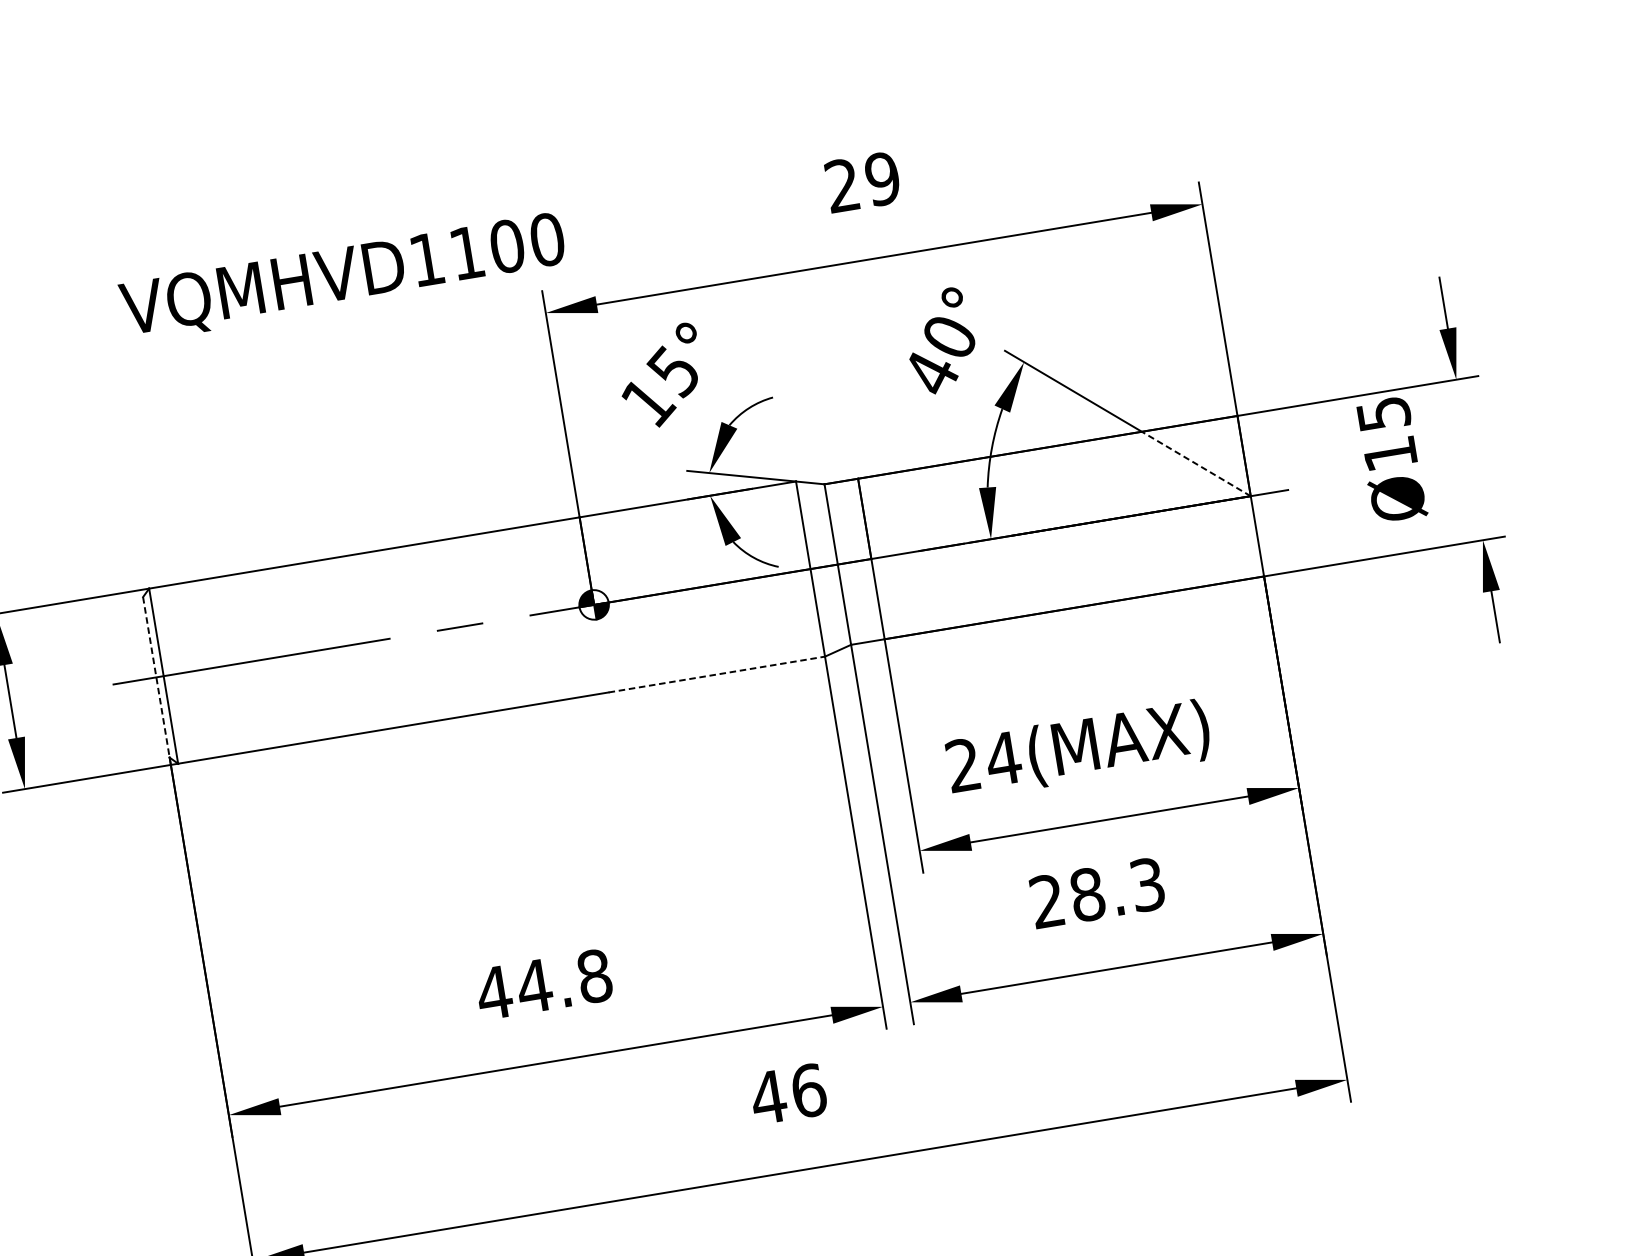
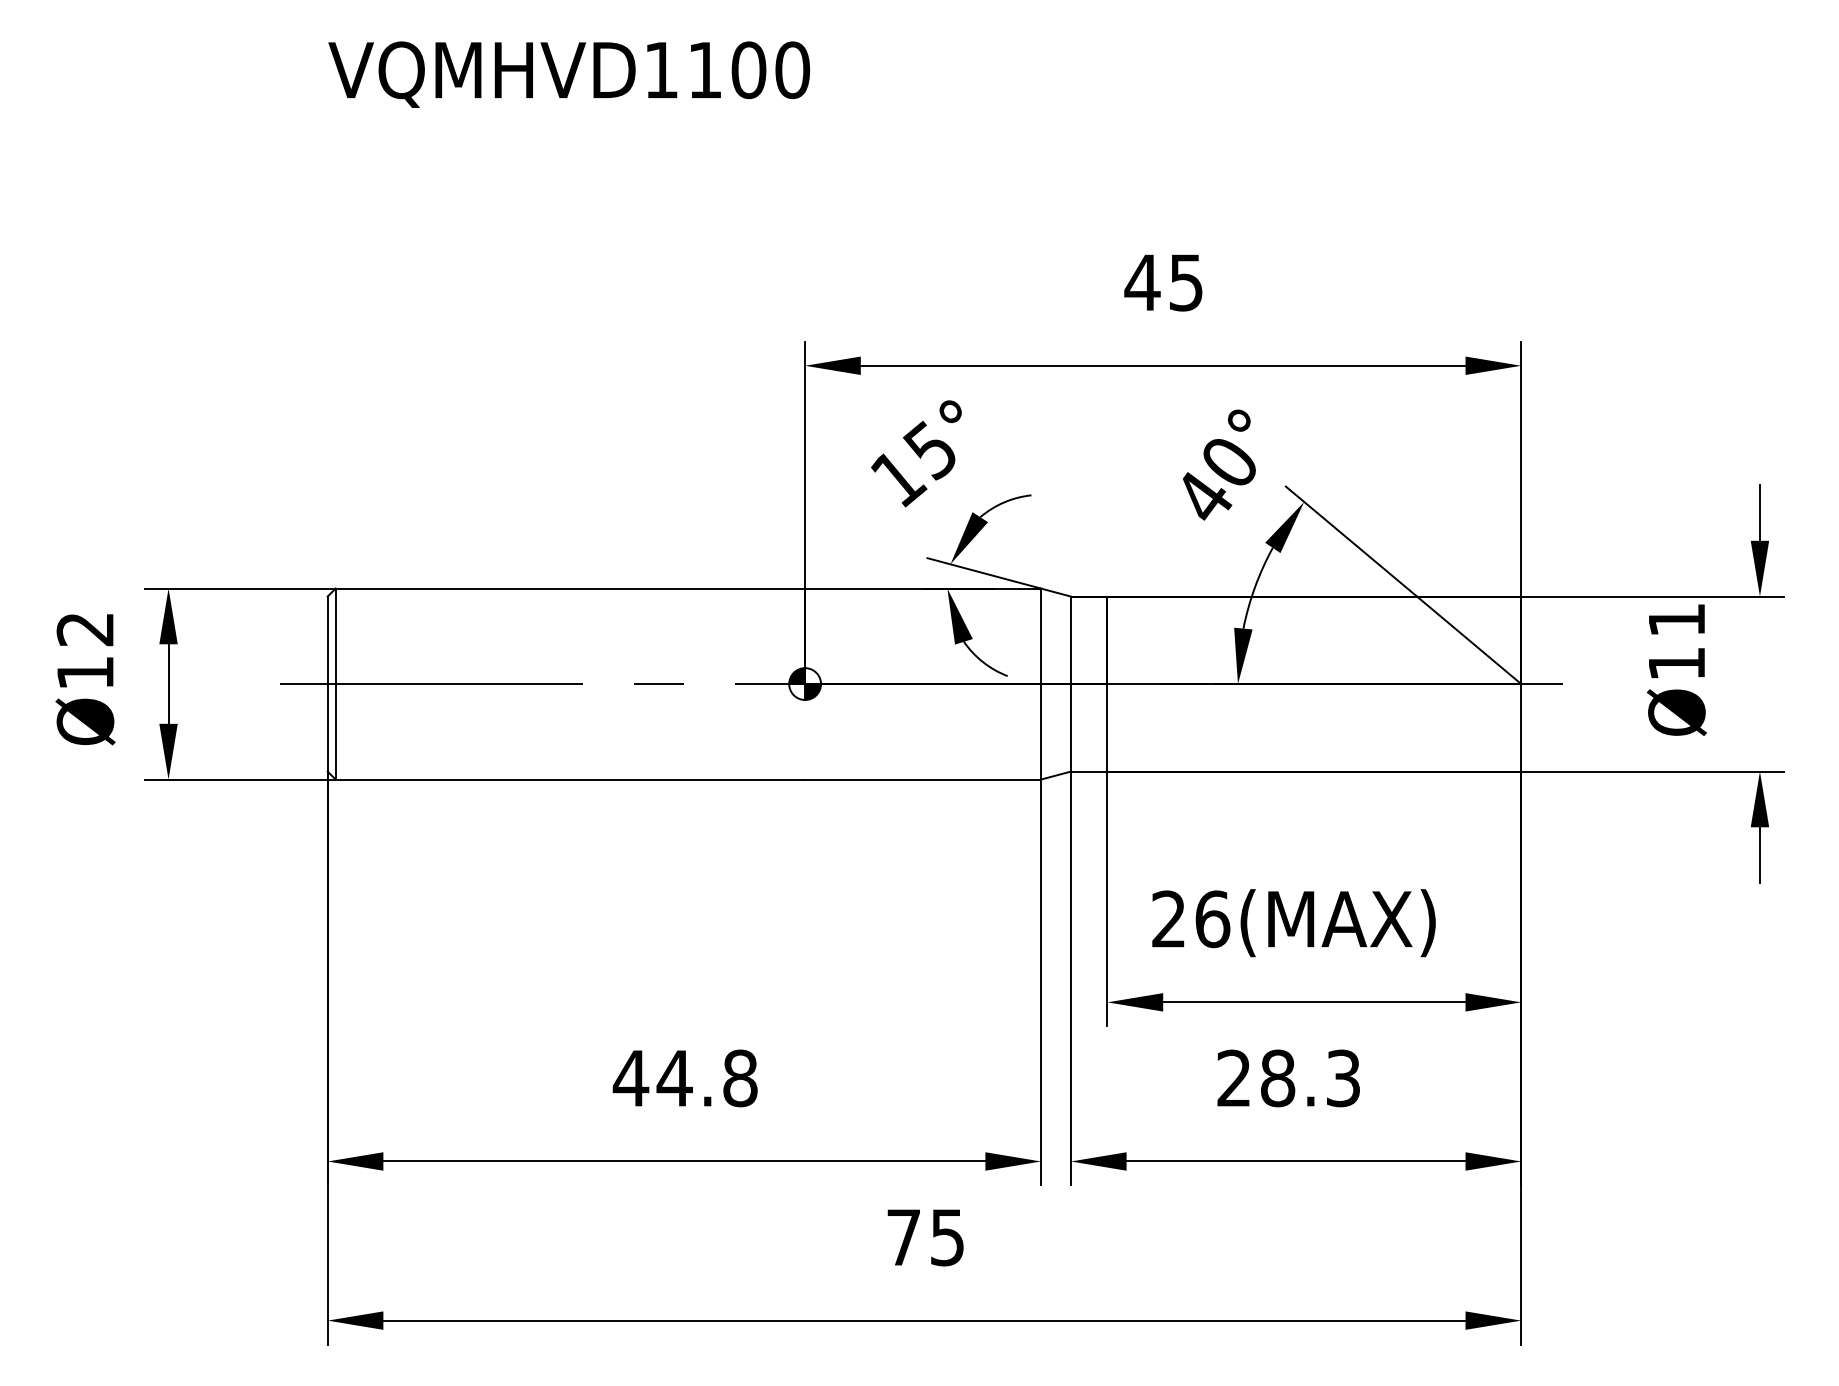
text: (861, 182) -> (1163, 282), 29 -> 45
text: (342, 277) -> (568, 74), moved
text: (1384, 414) -> (1677, 620), Ø15 -> Ø11
line: (1195, 463) -> (1468, 639), dashed -> solid
line: (717, 674) -> (923, 779), dashed -> solid
line: (156, 677) -> (327, 684), dashed -> solid
text: (1003, 758) -> (1212, 919), 24(MAX) -> 26(MAX)
text: (788, 1094) -> (925, 1237), 46 -> 75

